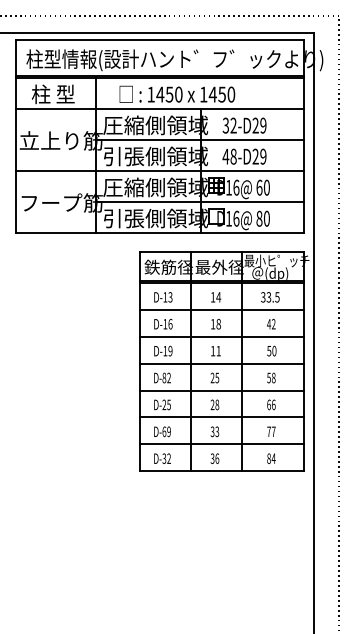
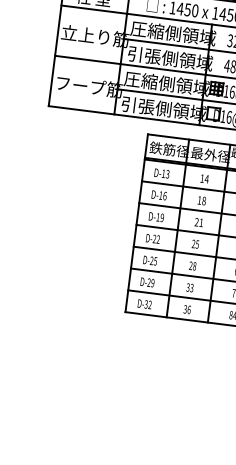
text: (212, 350) -> (196, 221), 11 -> 21
text: (164, 378) -> (154, 239), D-82 -> D-22
text: (164, 431) -> (149, 282), D-69 -> D-29

